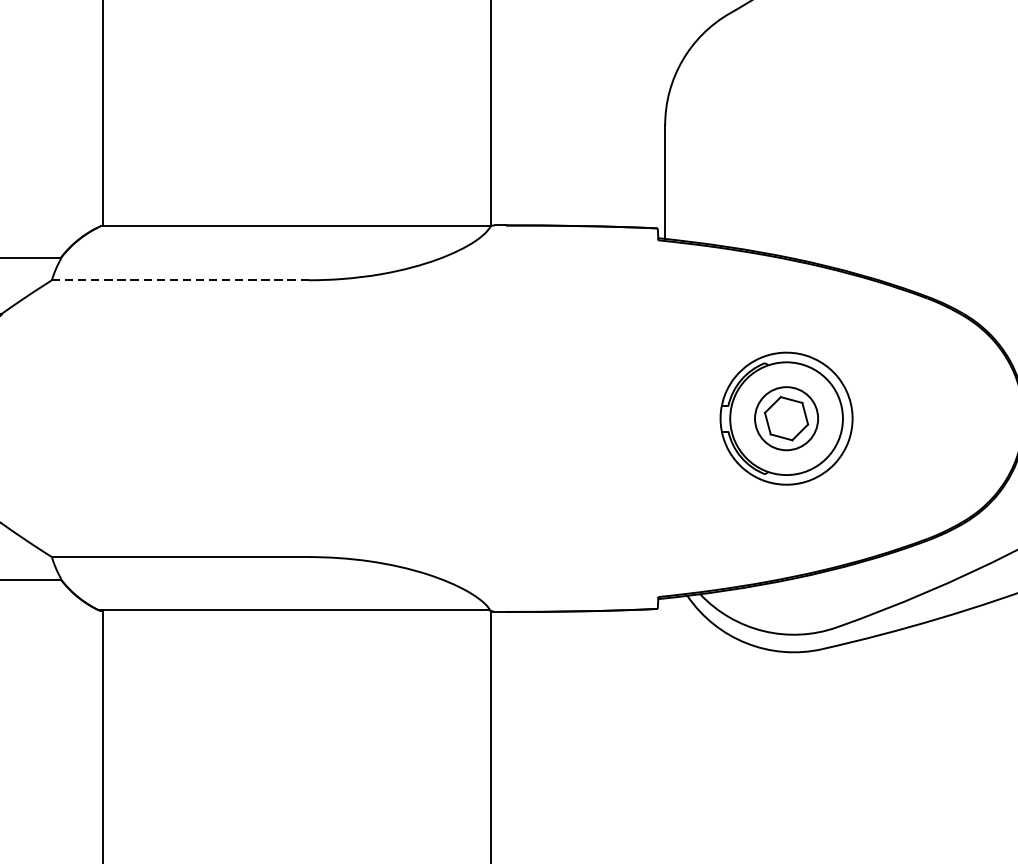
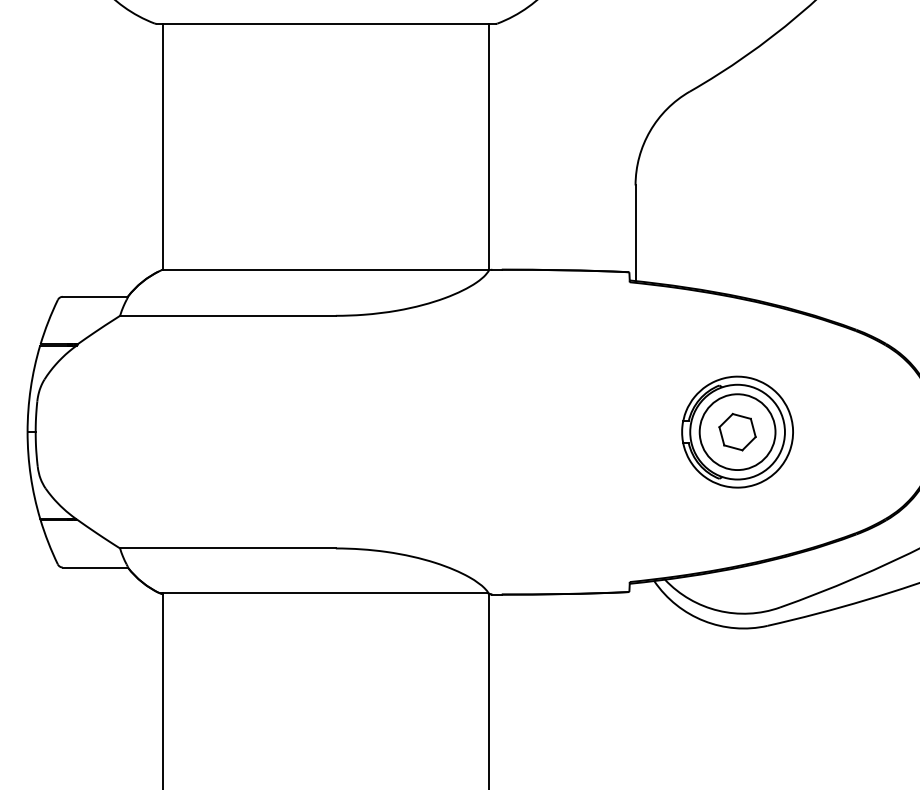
line: (179, 279) -> (227, 315), dashed -> solid
circle: (786, 419) -> (737, 432), size x1.43

